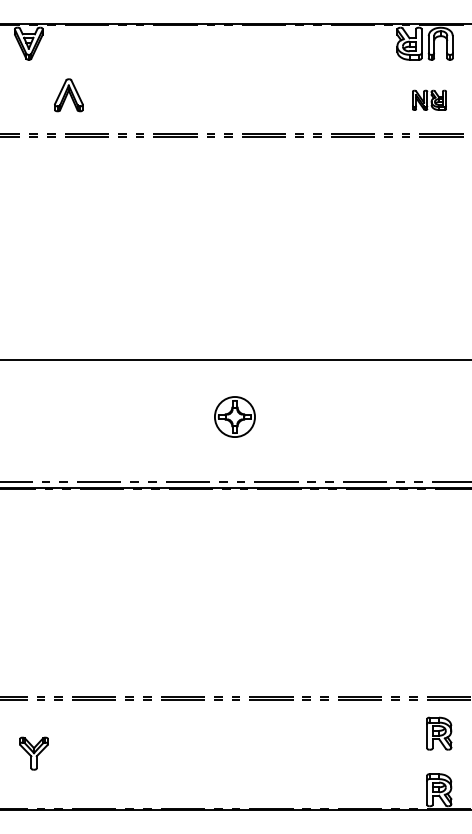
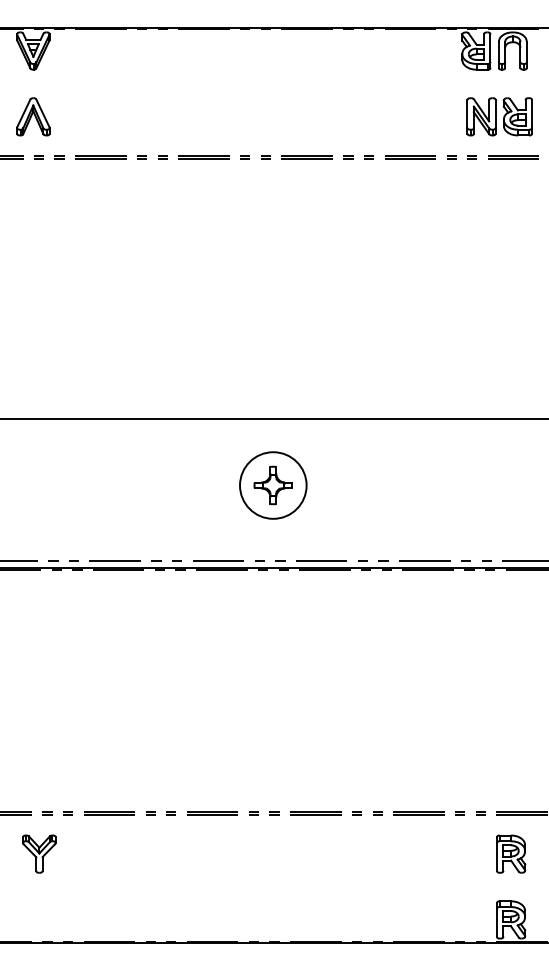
part: (68, 95) -> (32, 117), moved
part: (429, 100) -> (499, 117), size x1.67
circle: (234, 416) -> (272, 484), size x1.43
part: (33, 753) -> (38, 853), moved

